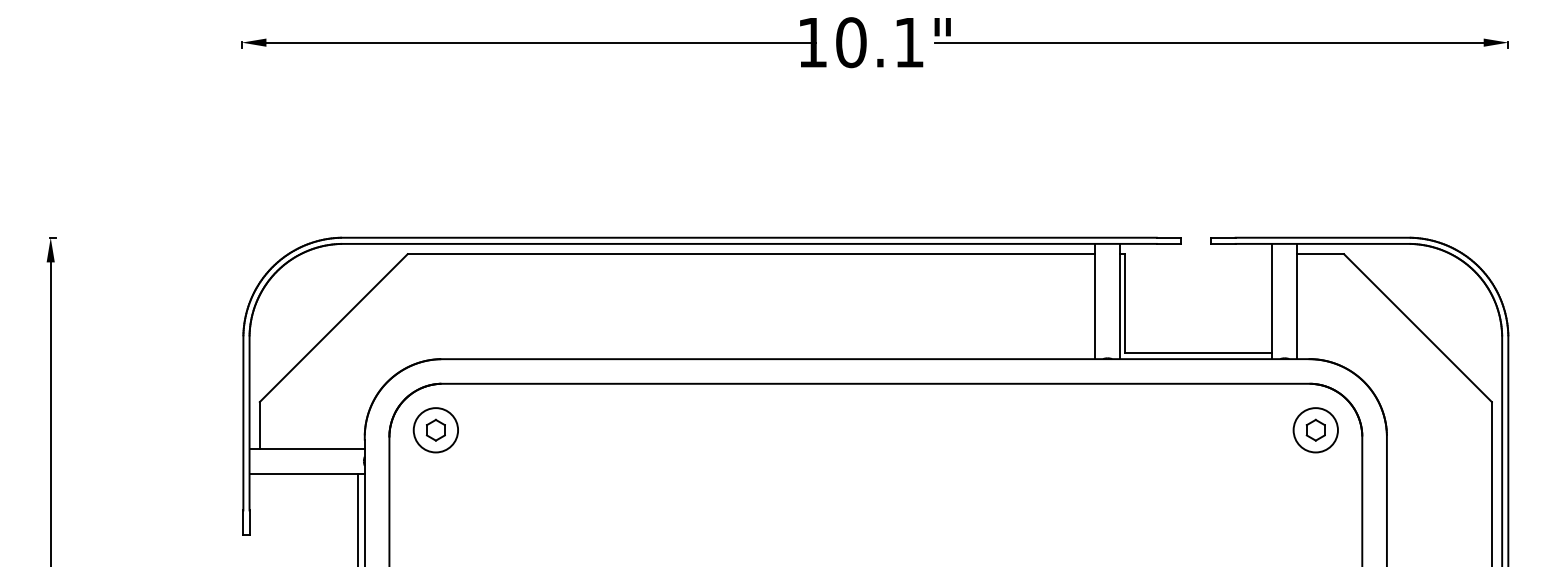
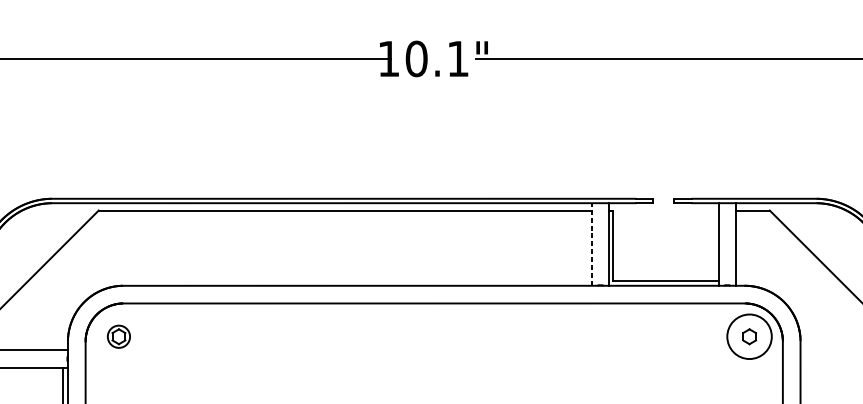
line: (1095, 301) -> (591, 244), solid -> dashed
circle: (435, 430) -> (118, 336), size x0.7
circle: (1315, 430) -> (749, 336), size x1.4

